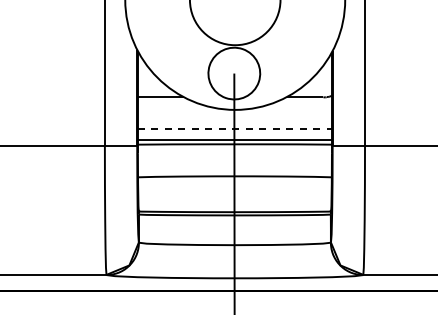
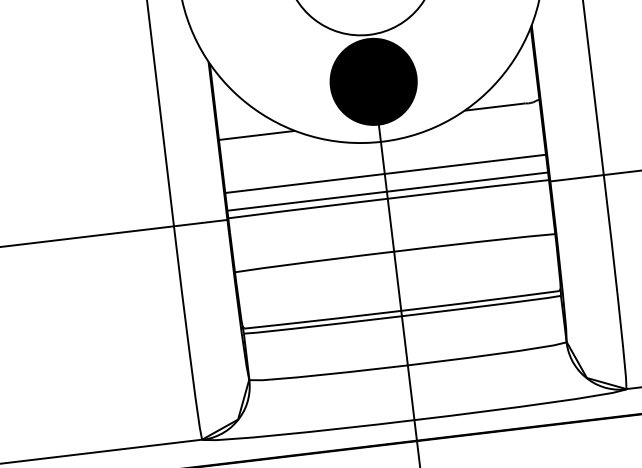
fill: (234, 73) -> (373, 81), added
line: (235, 129) -> (386, 174), dashed -> solid

